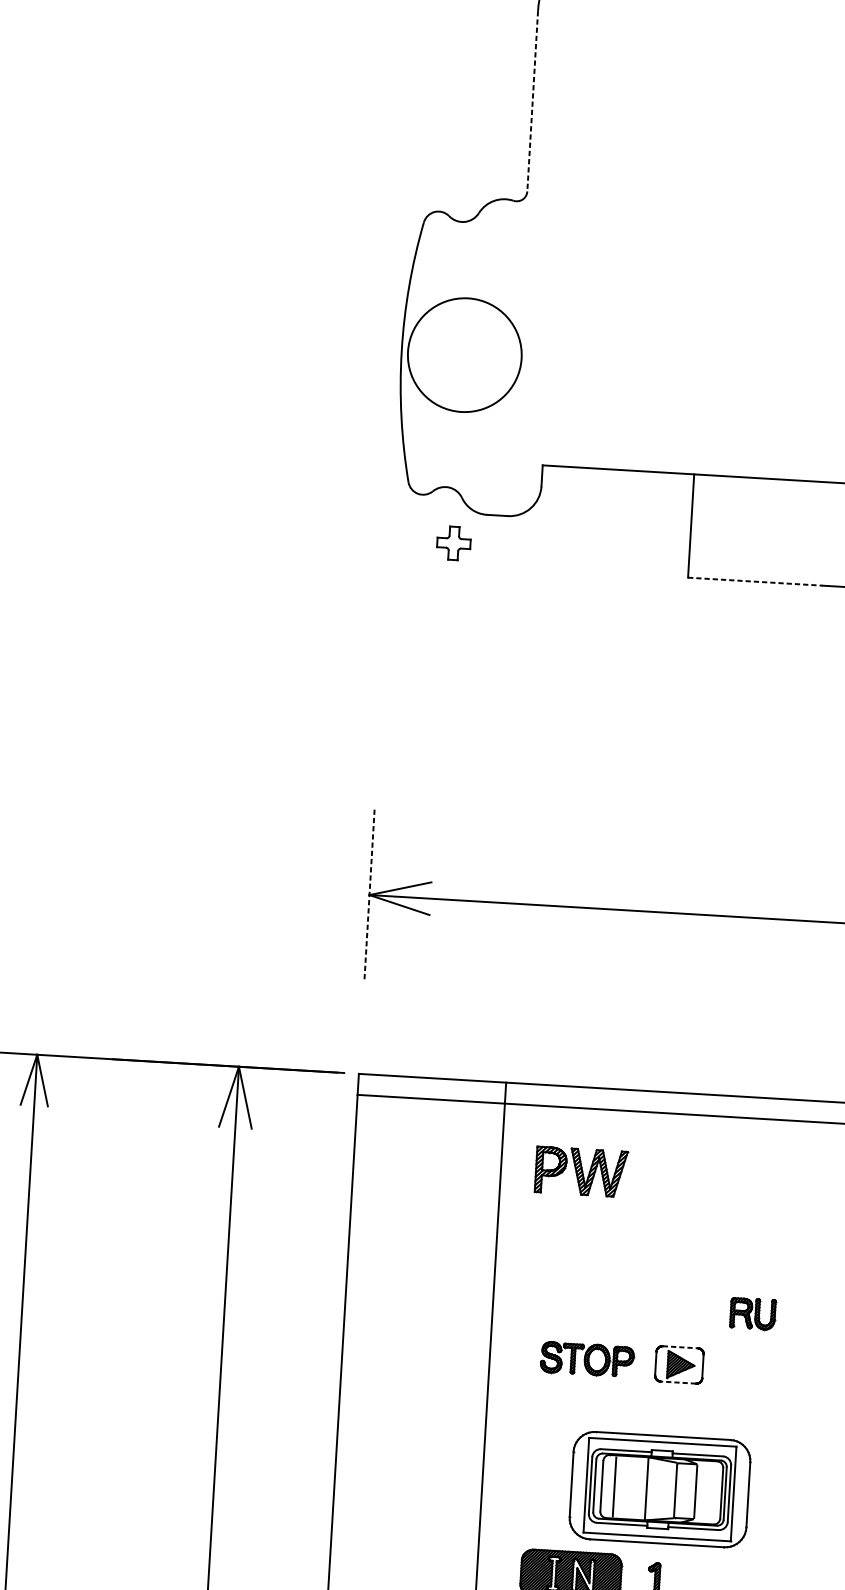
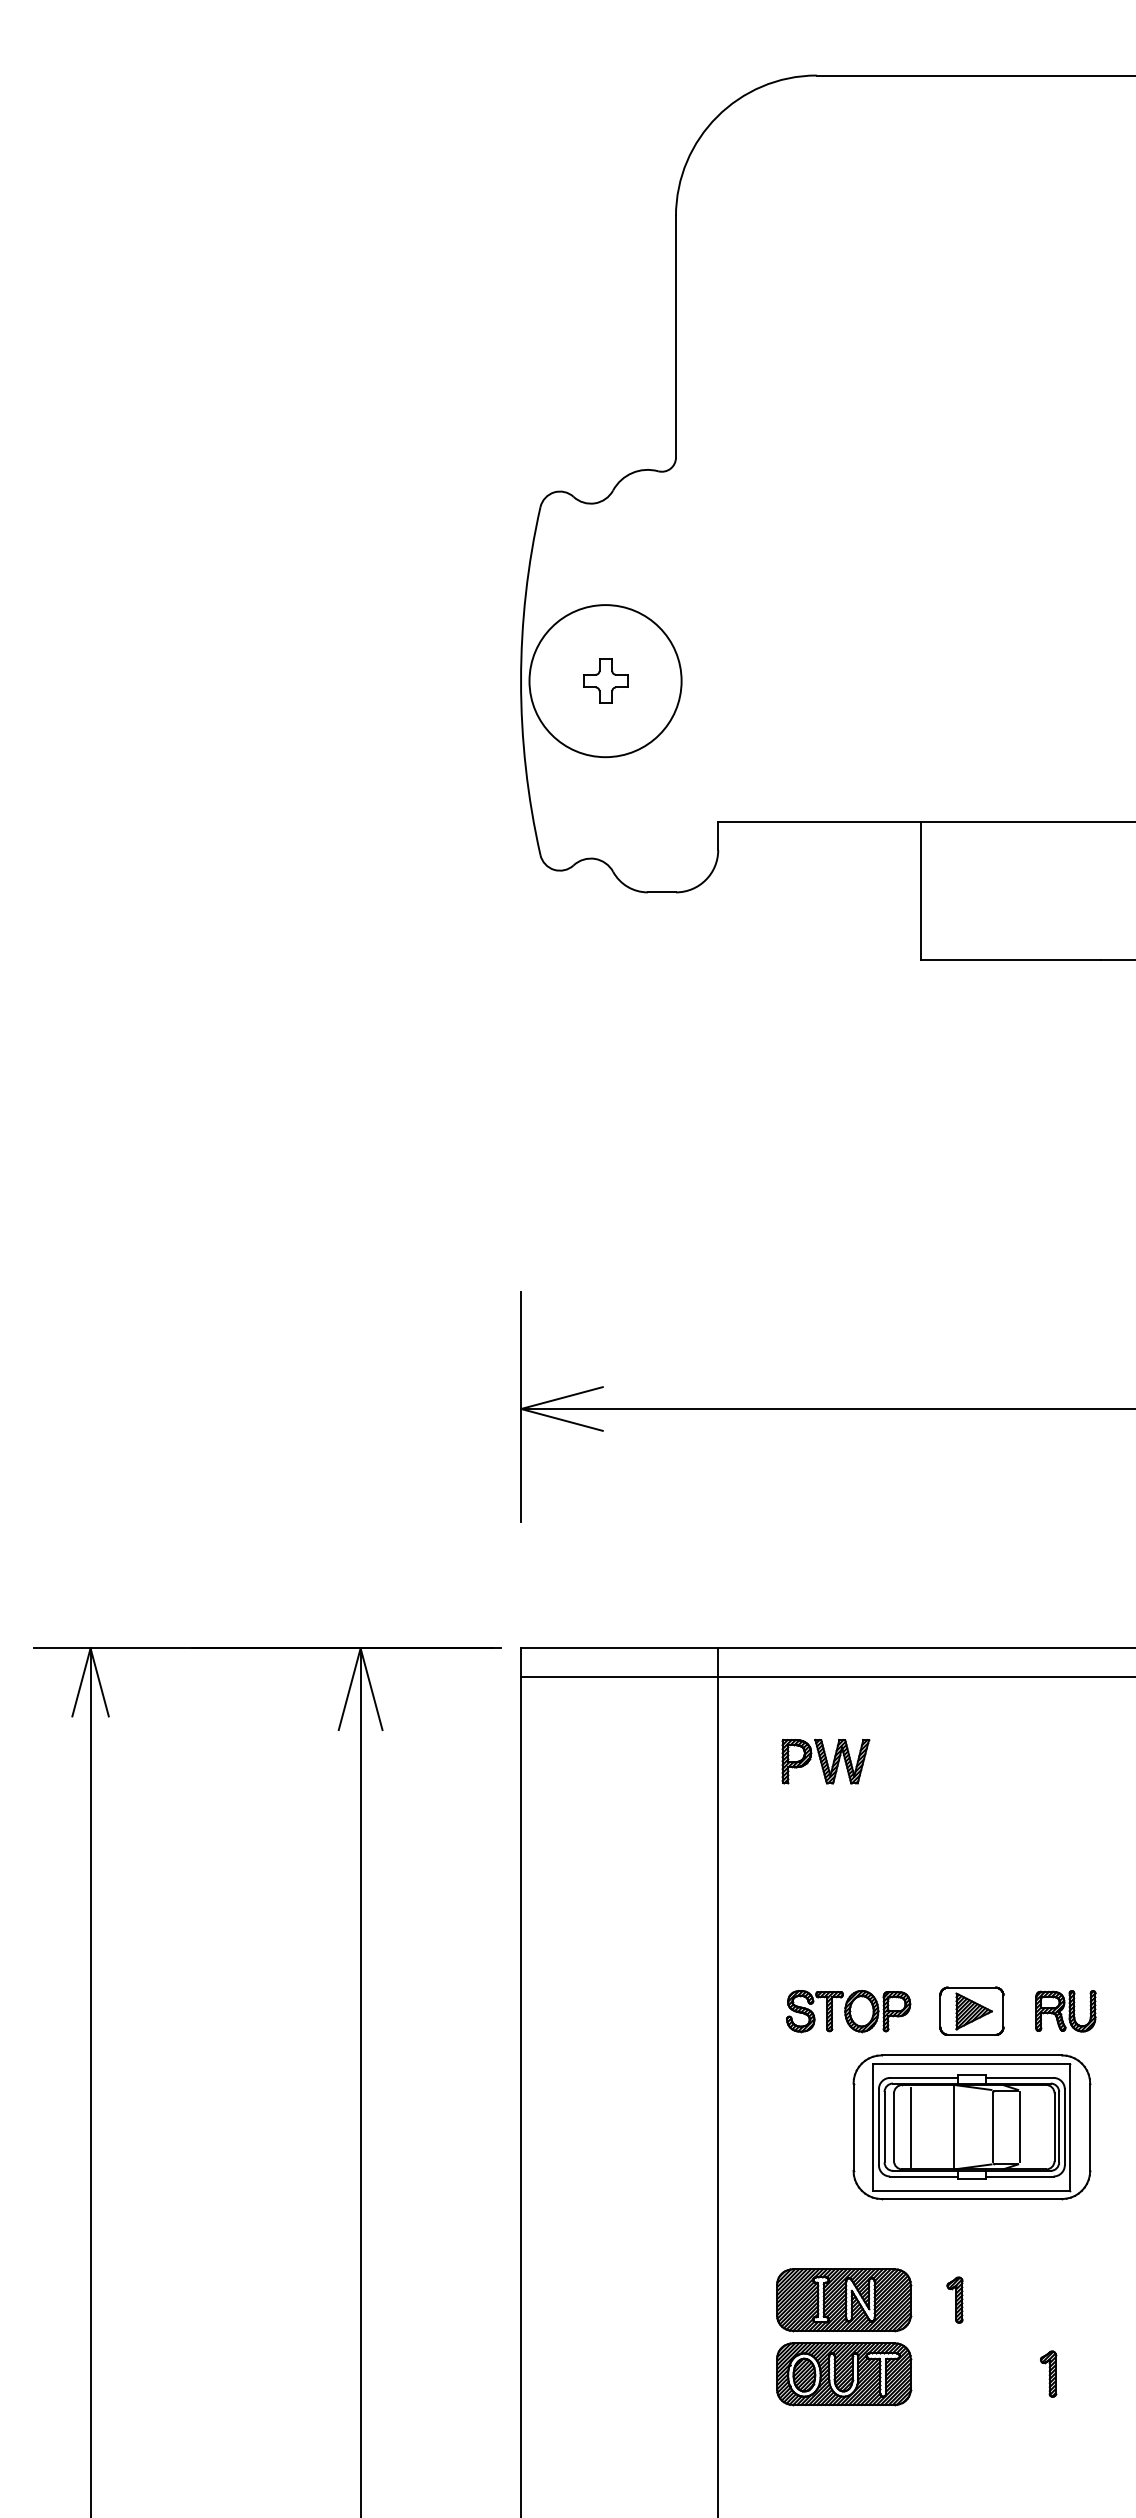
line: (532, 101) -> (675, 337), dashed -> solid
part: (453, 542) -> (605, 680), moved
line: (755, 581) -> (1011, 960), dashed -> solid
line: (369, 893) -> (521, 1406), dashed -> solid
part: (581, 1171) -> (825, 1761), size x0.71
part: (752, 1313) -> (1065, 2011), moved
line: (680, 1347) -> (971, 1987), dashed -> solid
line: (678, 1382) -> (971, 2034), dashed -> solid
part: (659, 1489) -> (971, 2127), moved

